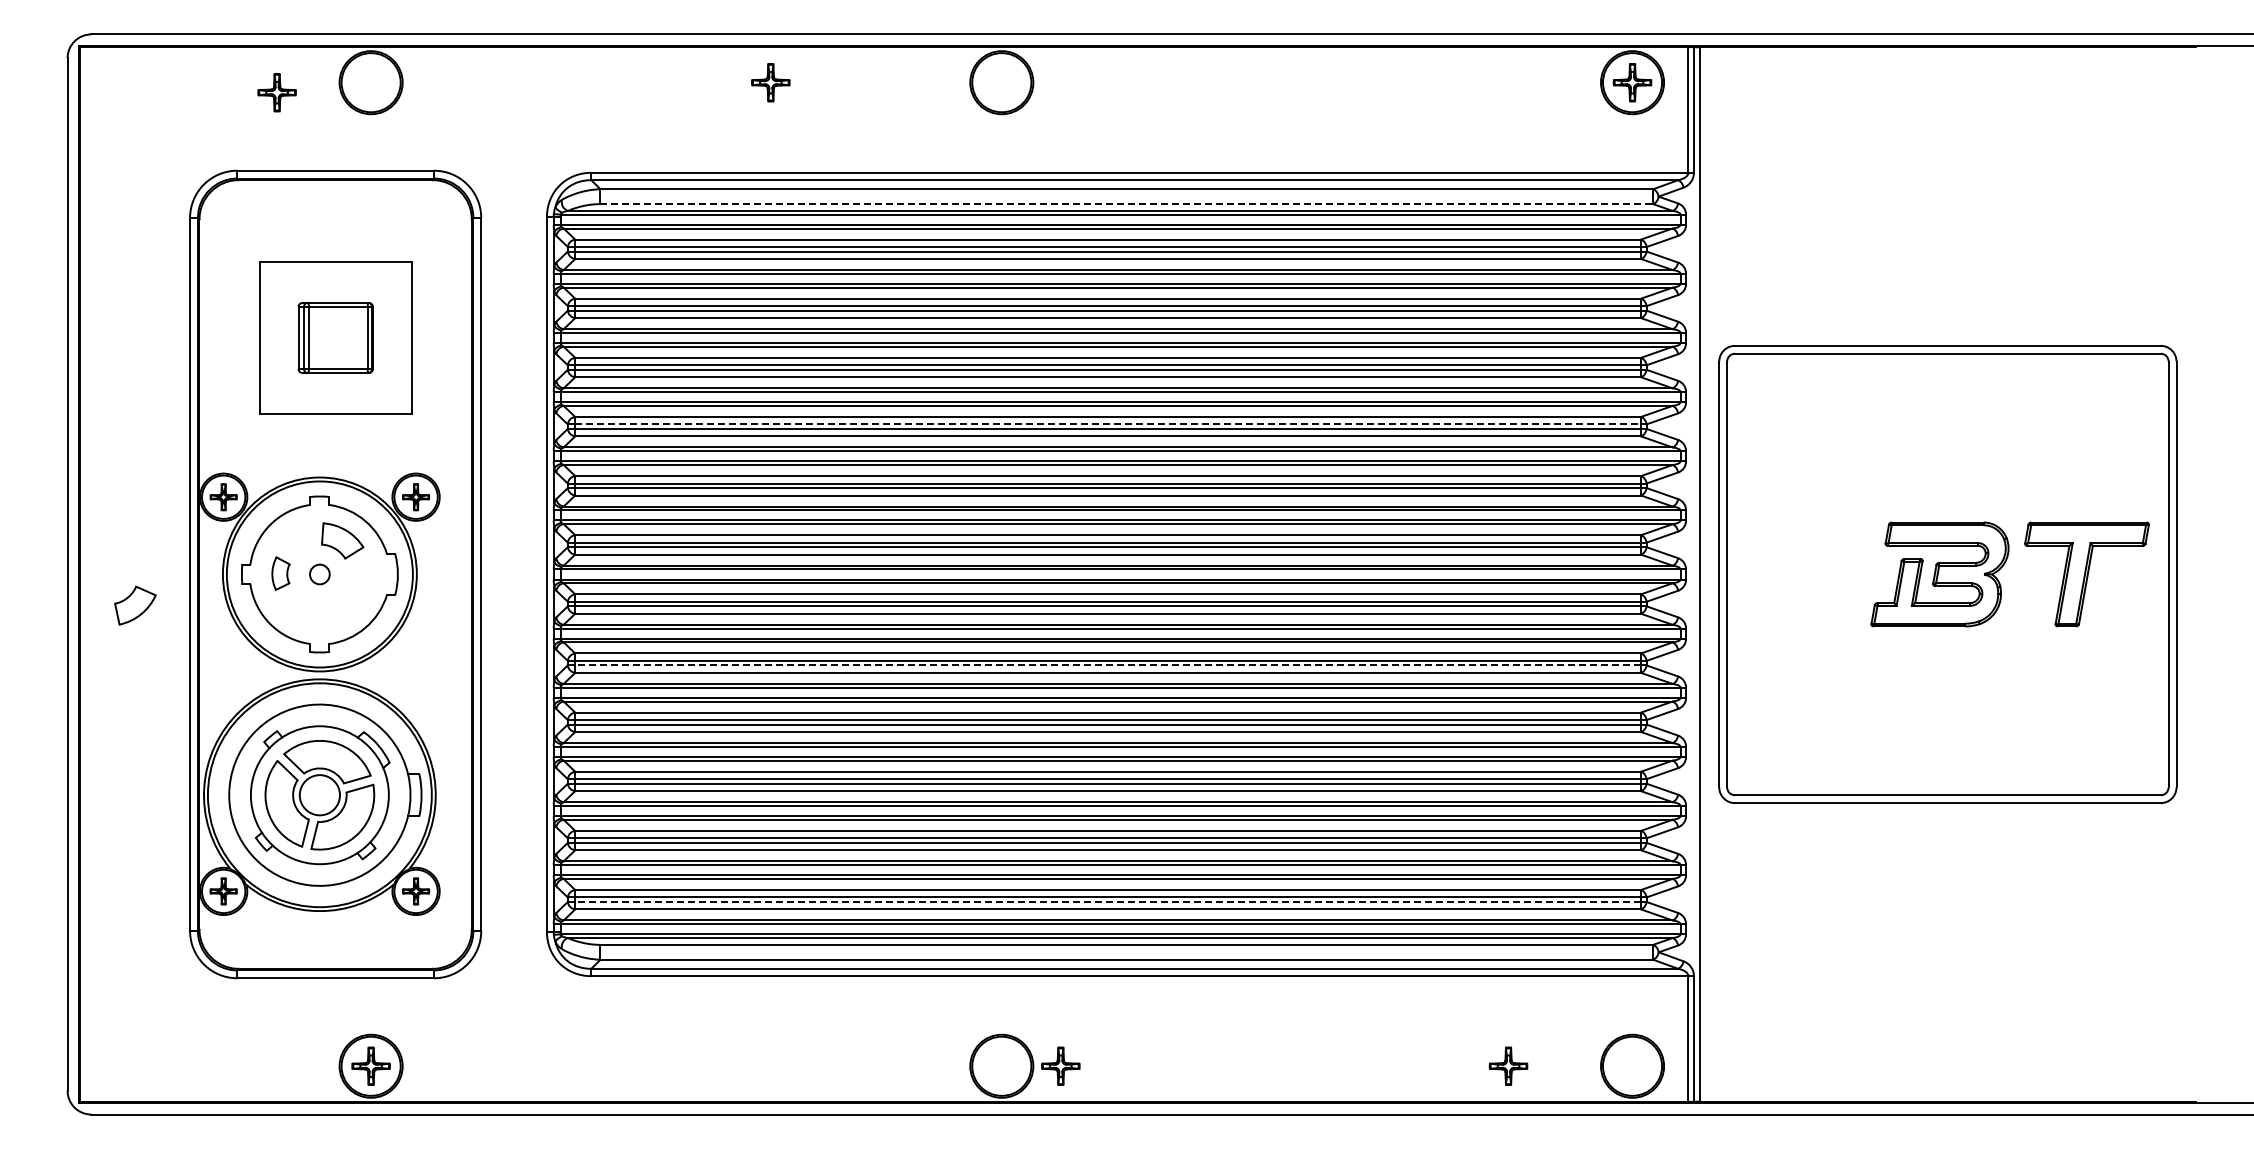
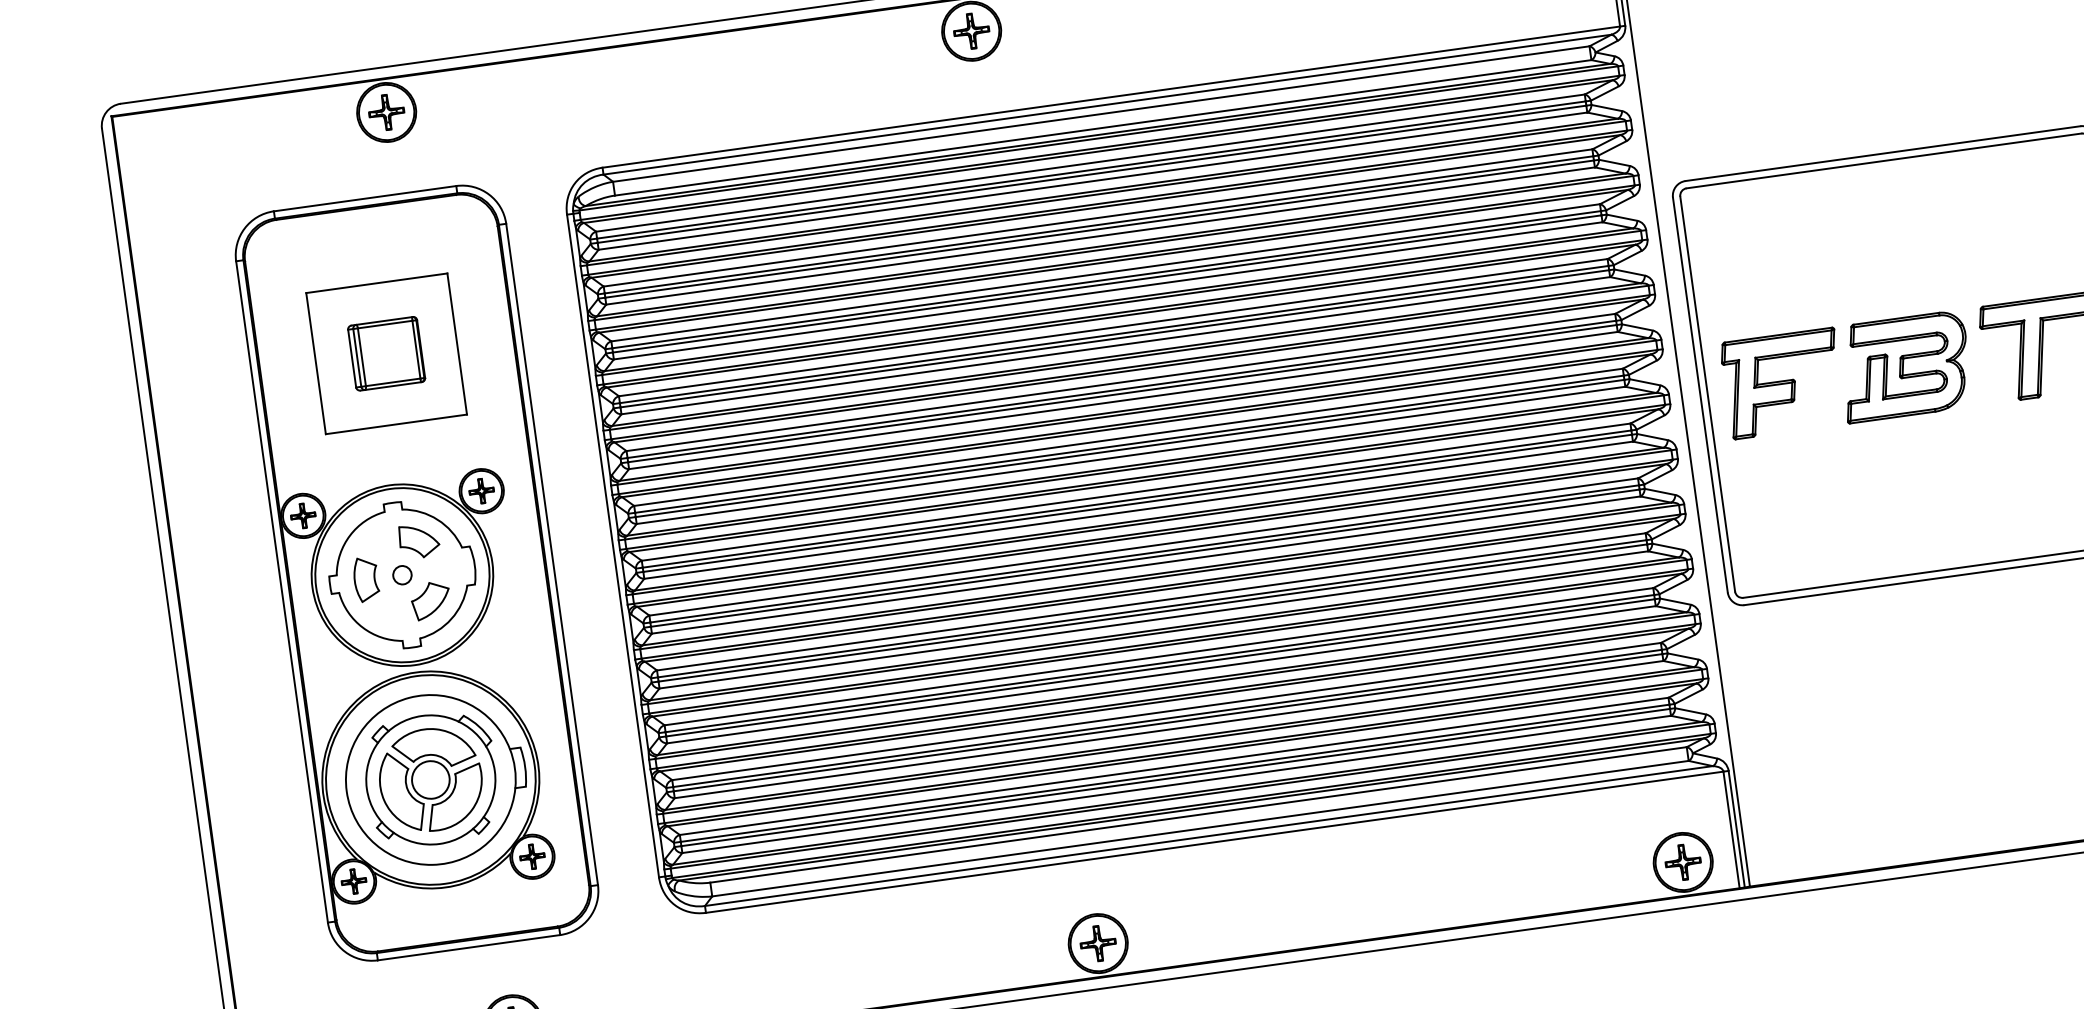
part: (770, 82) -> (971, 31), moved
part: (276, 92) -> (386, 112), moved
line: (1127, 204) -> (1103, 128), dashed -> solid
line: (1108, 424) -> (1114, 334), dashed -> solid
part: (280, 573) -> (365, 579), size x1.43
part: (1808, 574) -> (1783, 383), added
part: (135, 605) -> (431, 600), moved
line: (1108, 665) -> (1145, 558), dashed -> solid
line: (1108, 901) -> (1175, 777), dashed -> solid
part: (1060, 1065) -> (1097, 942), moved
part: (1508, 1065) -> (1683, 861), moved

